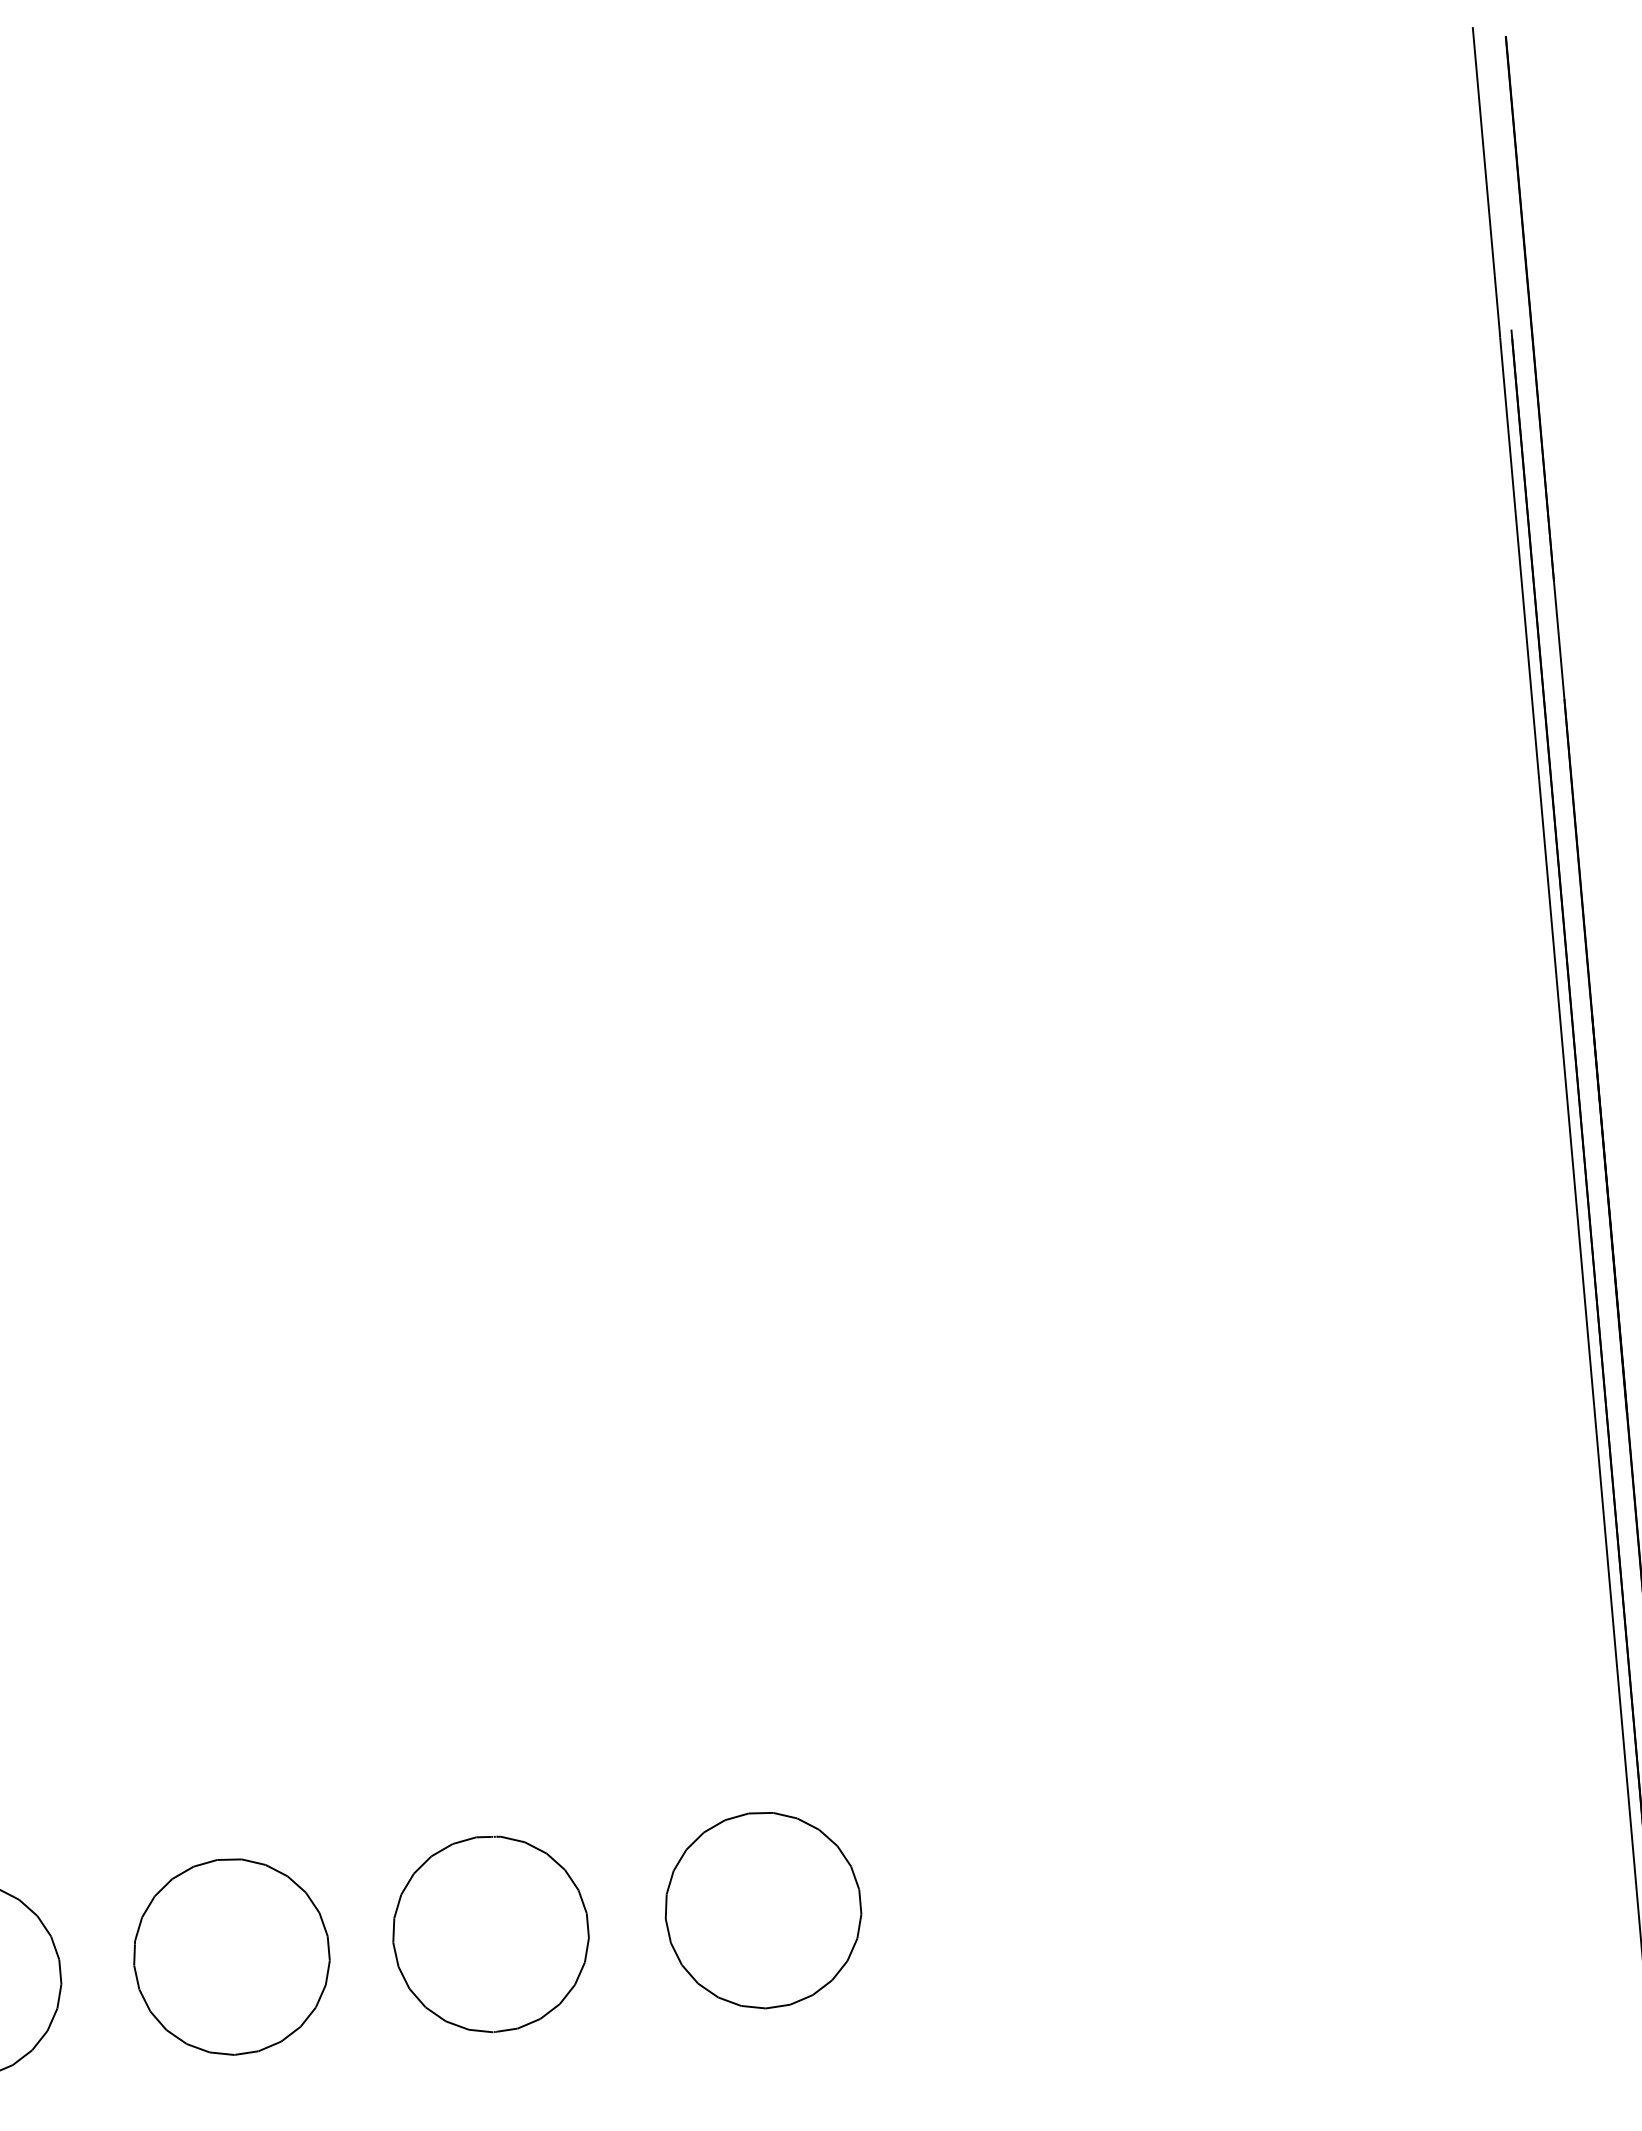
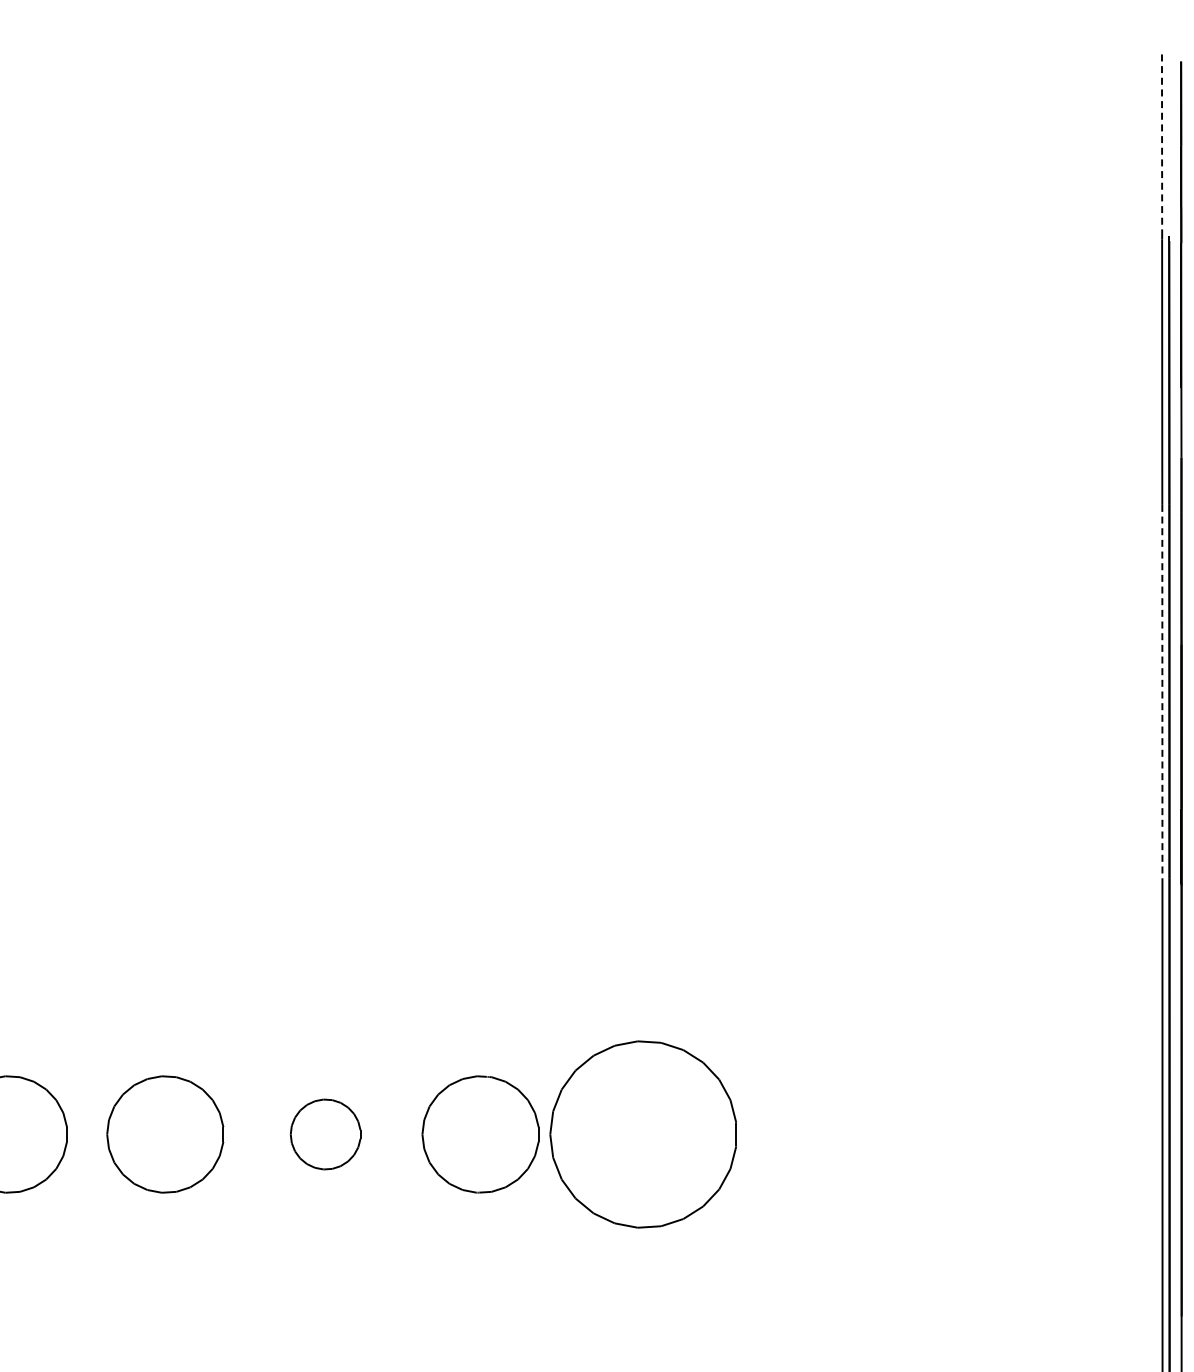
line: (1486, 179) -> (1162, 145), solid -> dashed
line: (1566, 1093) -> (1162, 691), solid -> dashed
part: (763, 1910) -> (643, 1134), size x1.6
part: (231, 1956) -> (325, 1134), size x0.6

